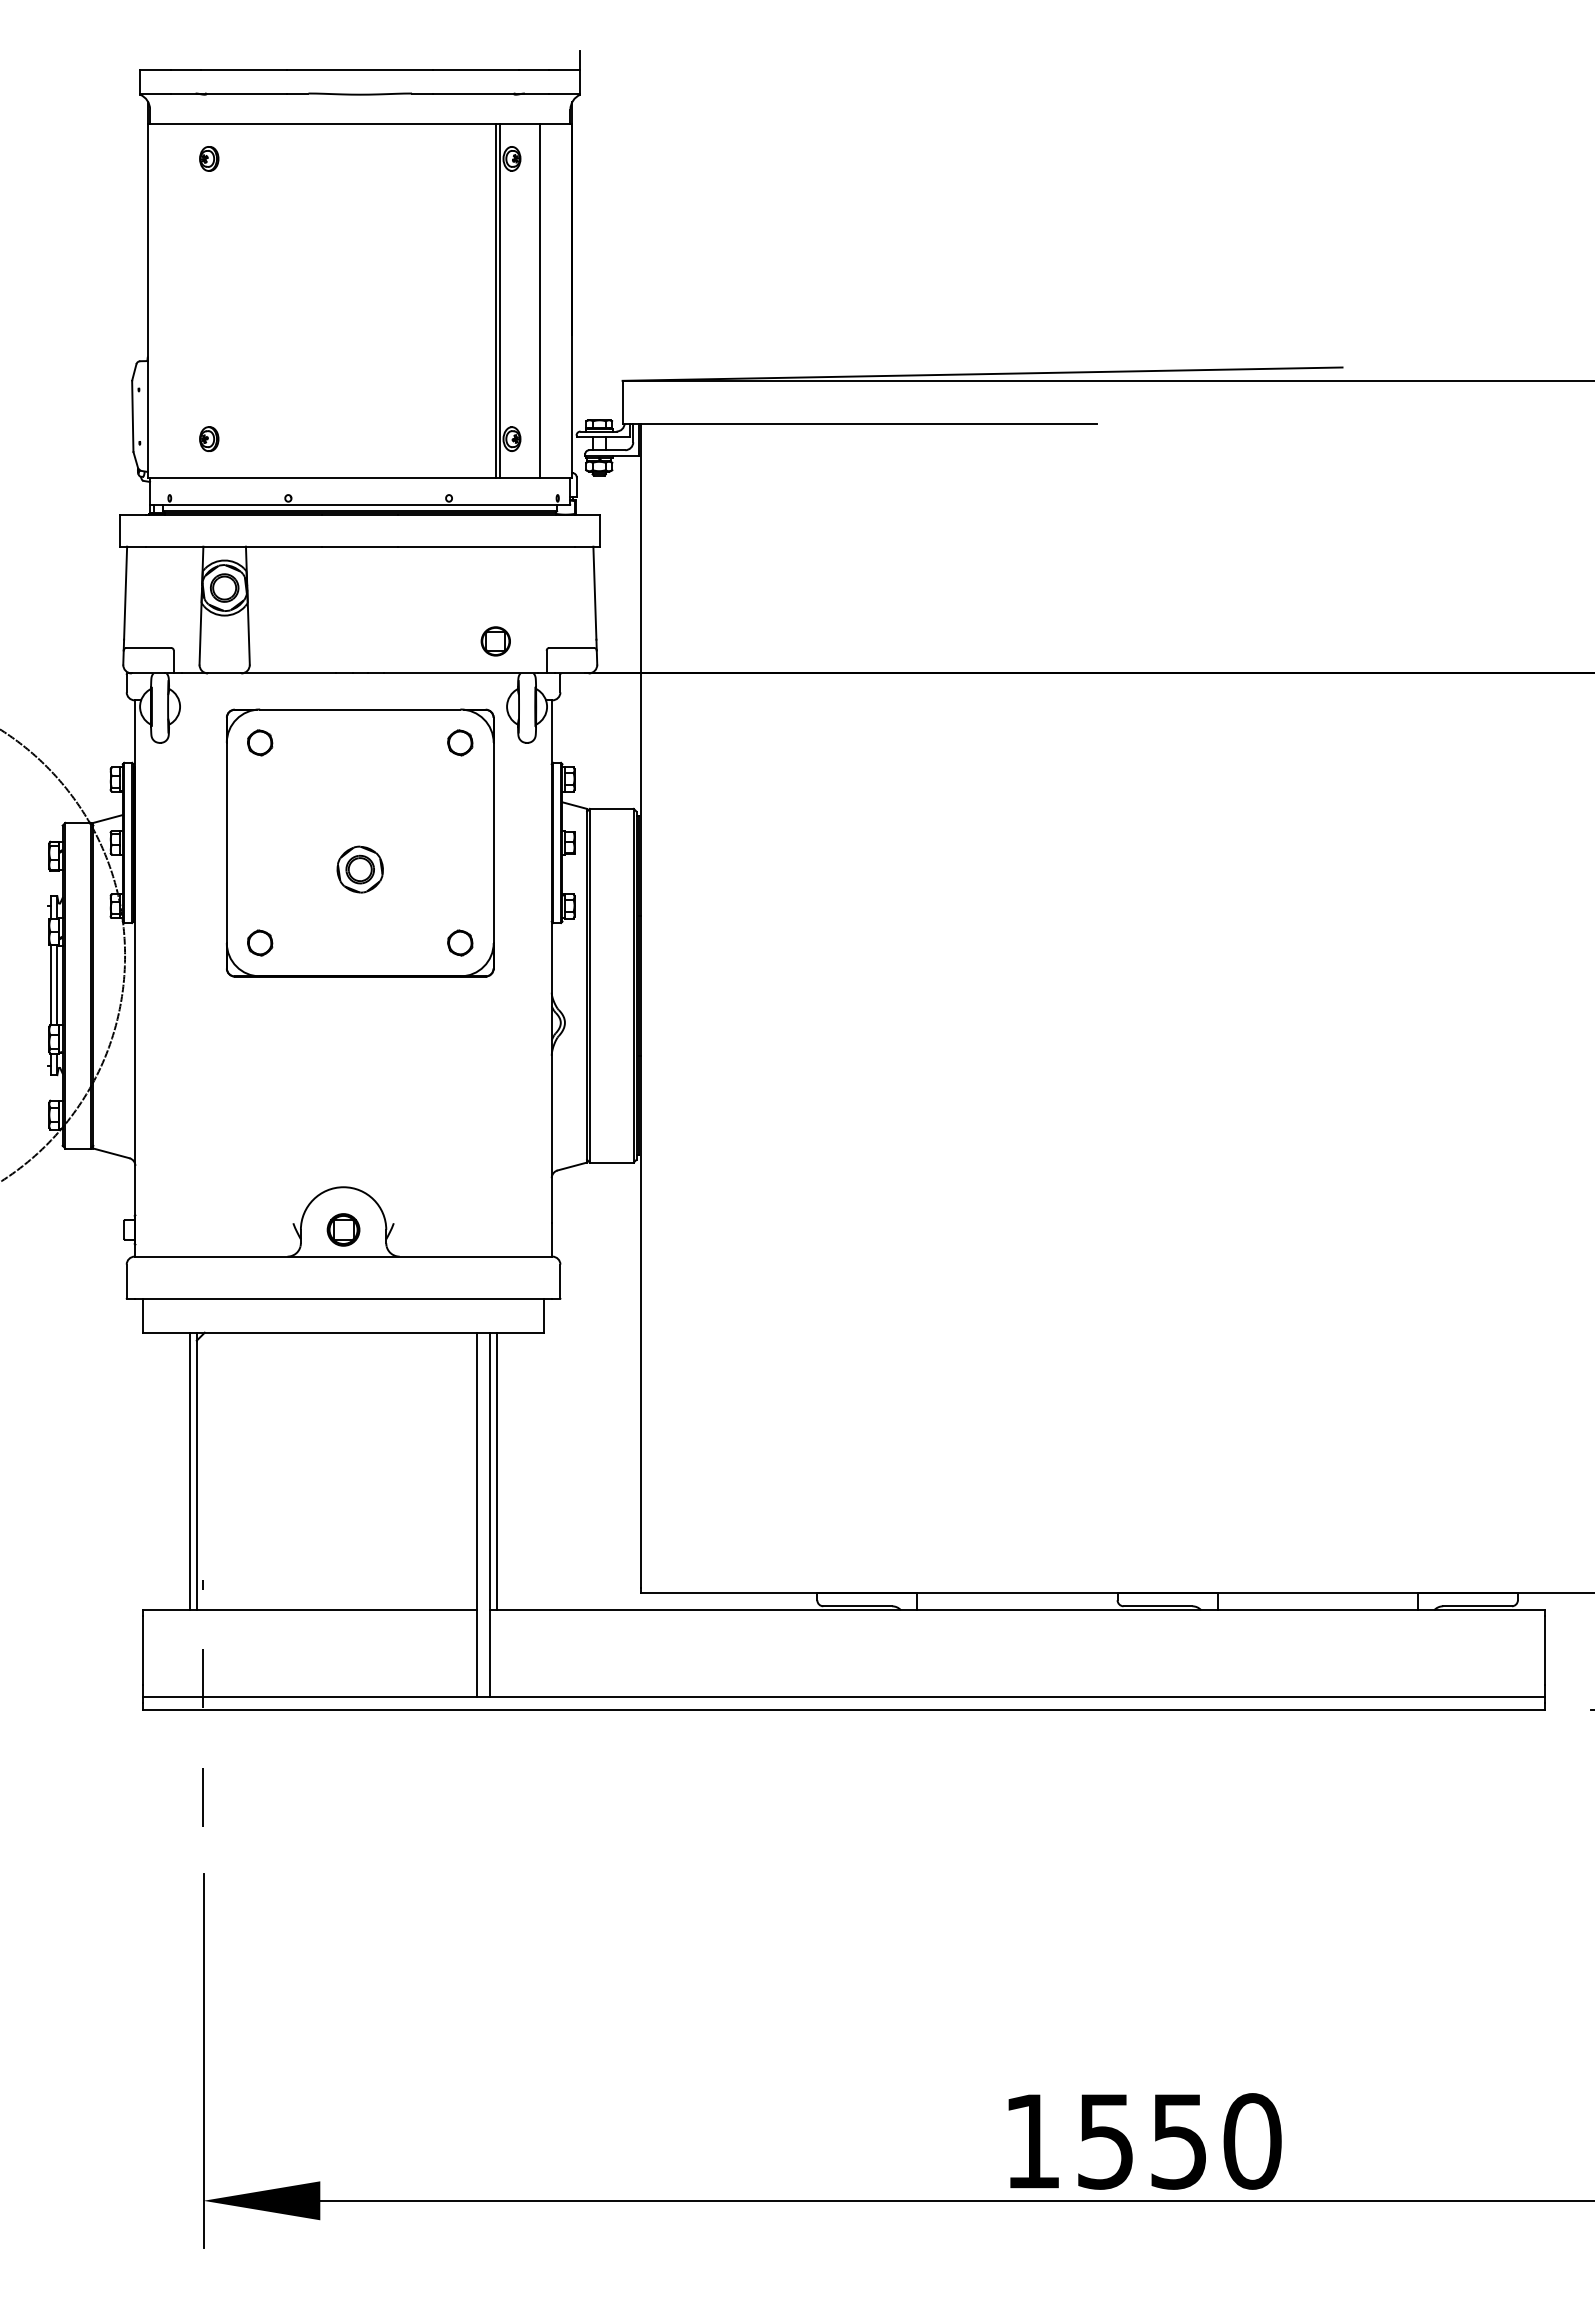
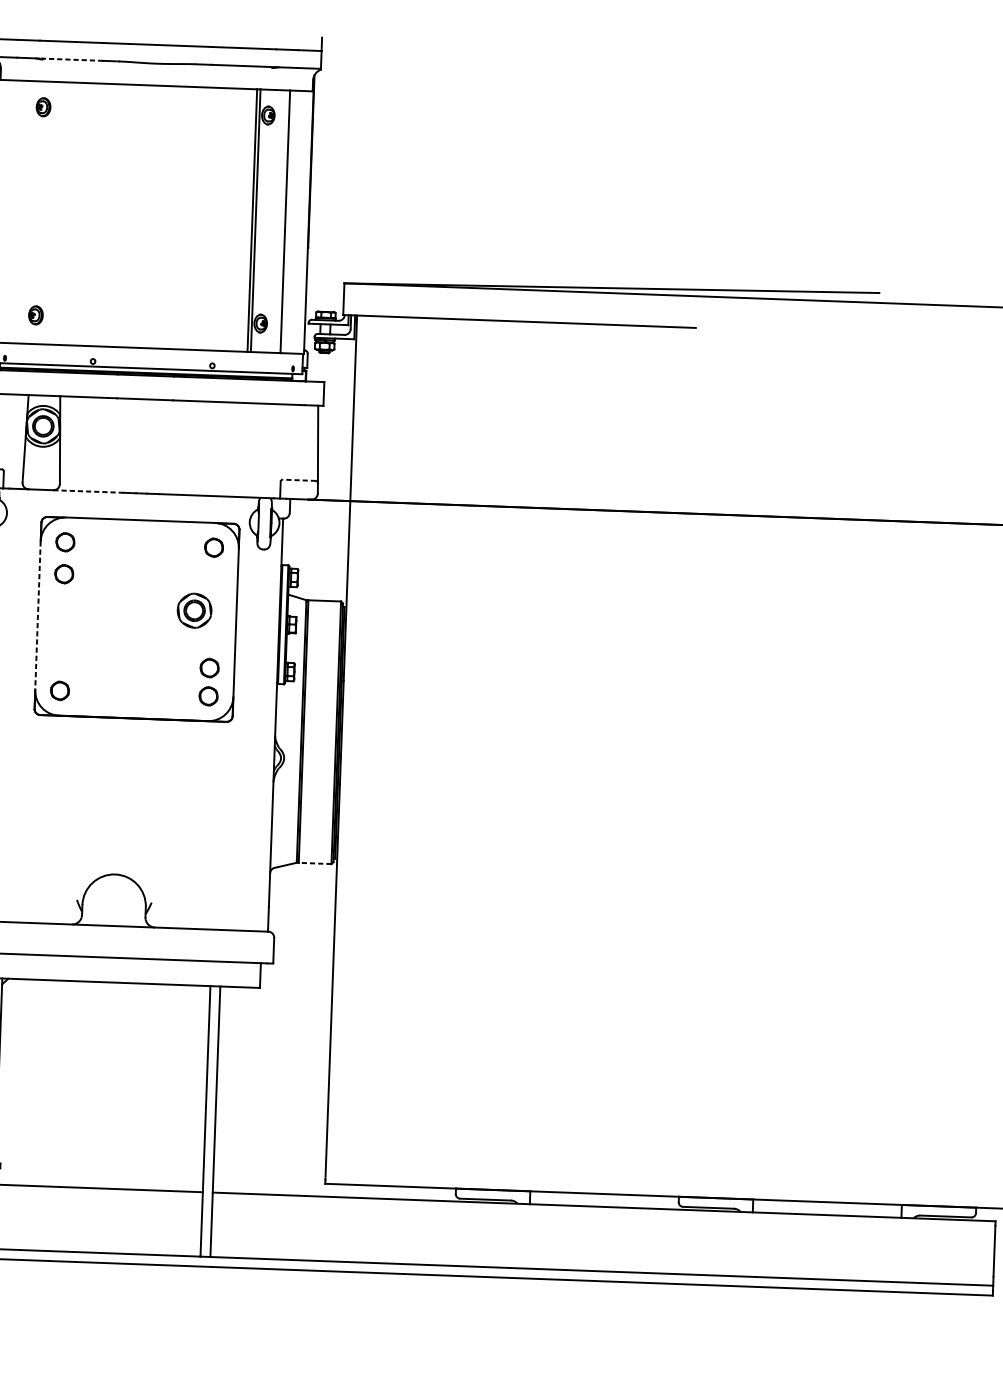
line: (244, 93) -> (71, 59), solid -> dashed
part: (495, 641) -> (242, 473), removed
line: (571, 647) -> (299, 479), solid -> dashed
line: (288, 673) -> (88, 491), solid -> dashed
part: (260, 785) -> (64, 573), added
line: (226, 843) -> (37, 616), solid -> dashed
part: (359, 869) -> (194, 610), moved
part: (460, 904) -> (209, 667), added
line: (611, 1162) -> (314, 863), solid -> dashed
part: (343, 1229) -> (114, 905), removed
line: (497, 1471) -> (221, 1089), removed

